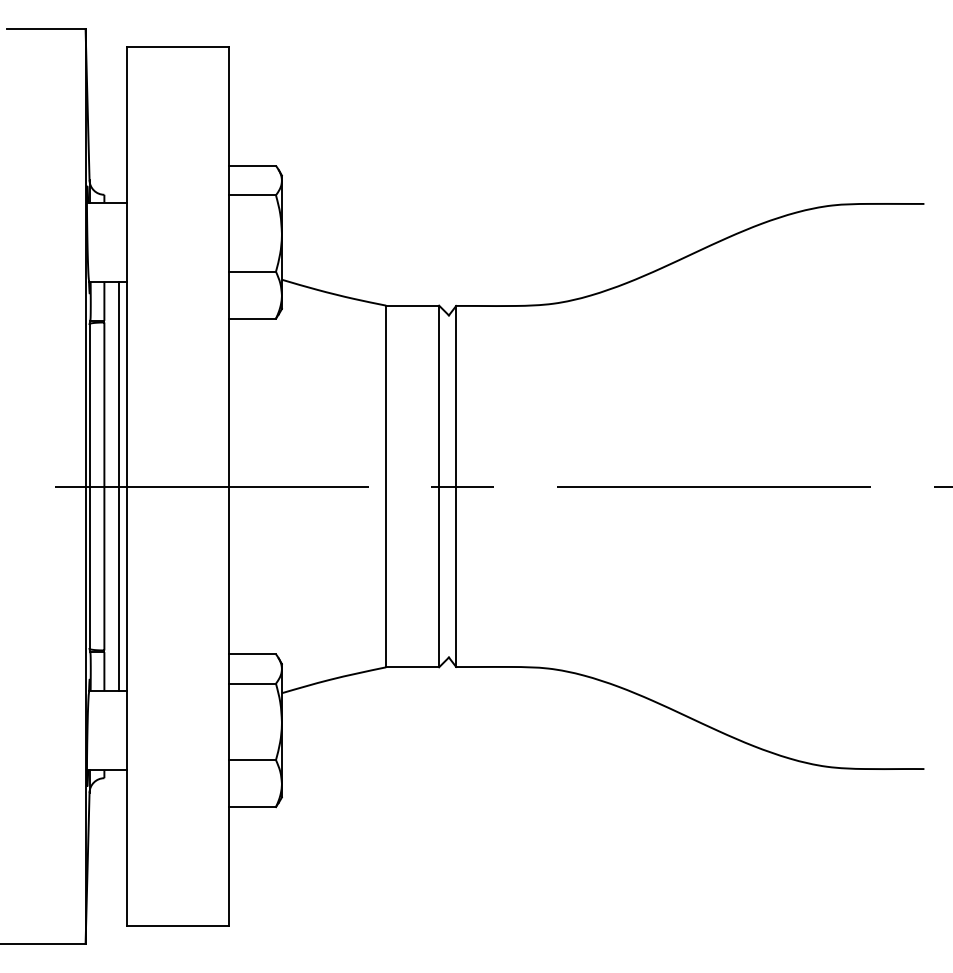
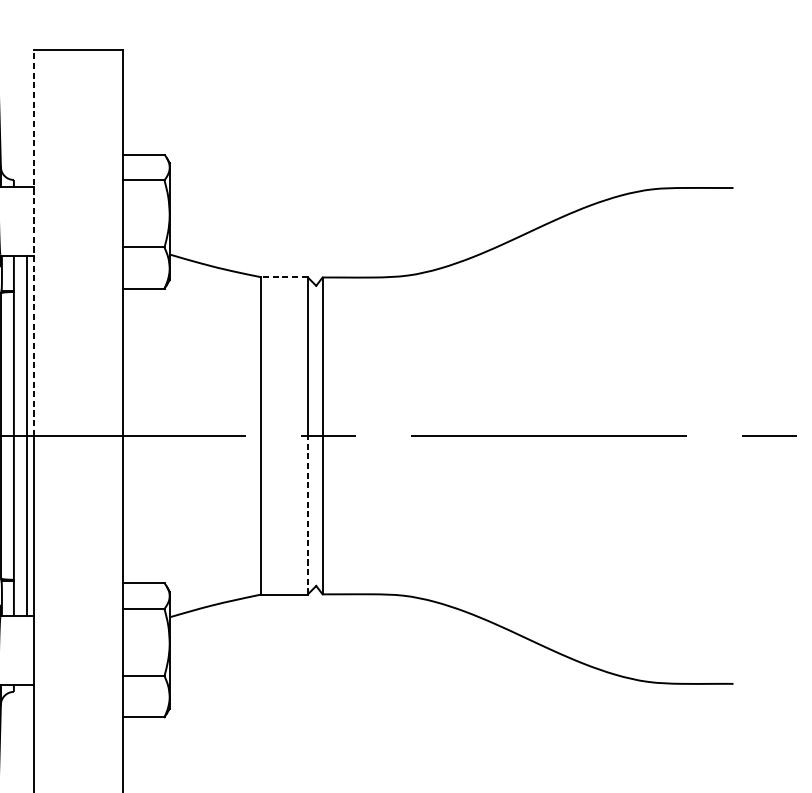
line: (127, 266) -> (34, 242), solid -> dashed
line: (412, 305) -> (284, 277), solid -> dashed
line: (439, 576) -> (307, 514), solid -> dashed

